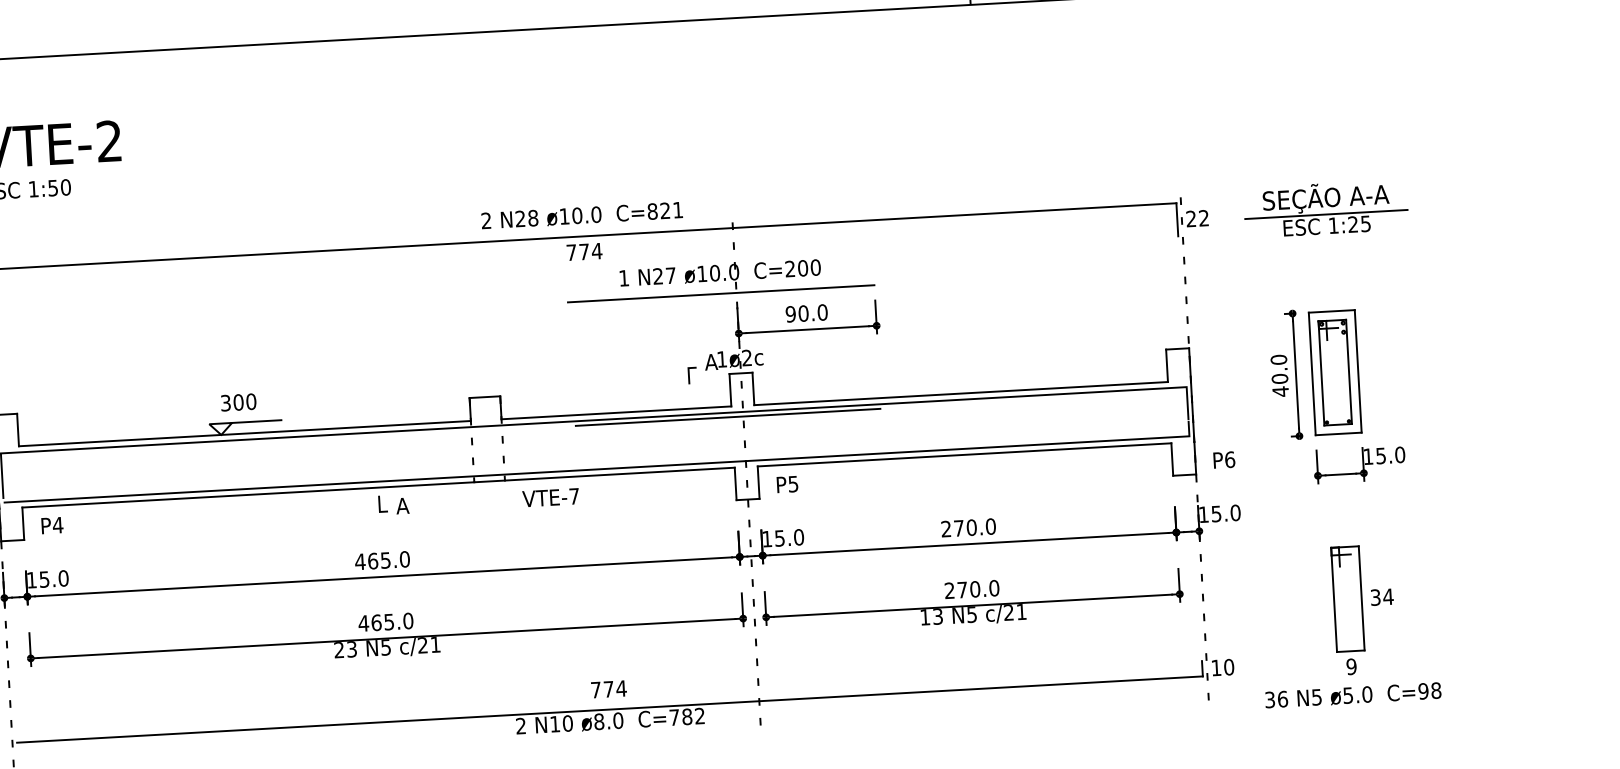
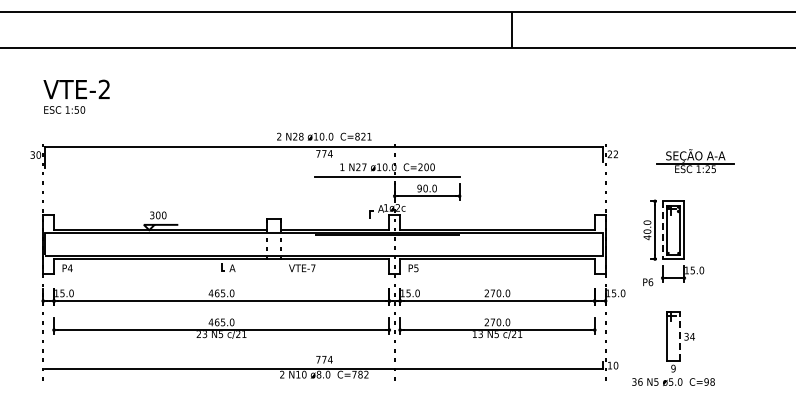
part: (1326, 209) -> (695, 161), moved
line: (1311, 374) -> (662, 230), solid -> dashed
text: (1224, 460) -> (648, 282), moved
line: (1362, 597) -> (680, 336), solid -> dashed

